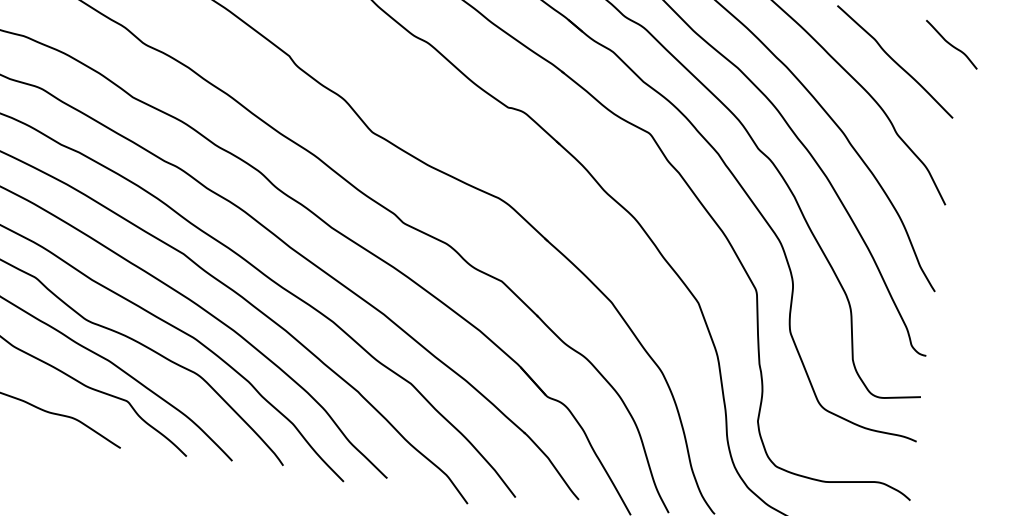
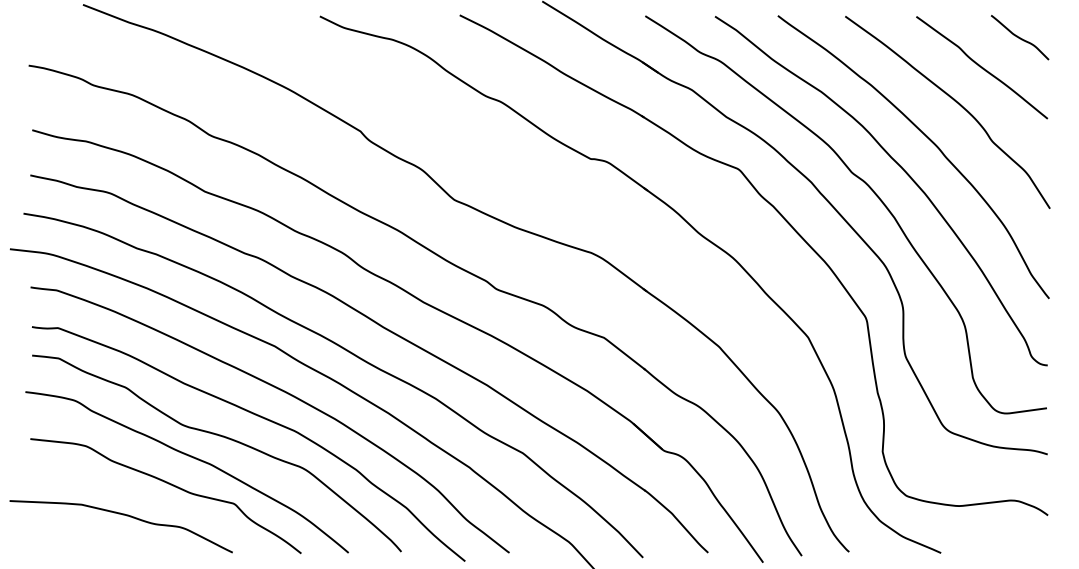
curve: (951, 44) -> (1019, 37), moved

